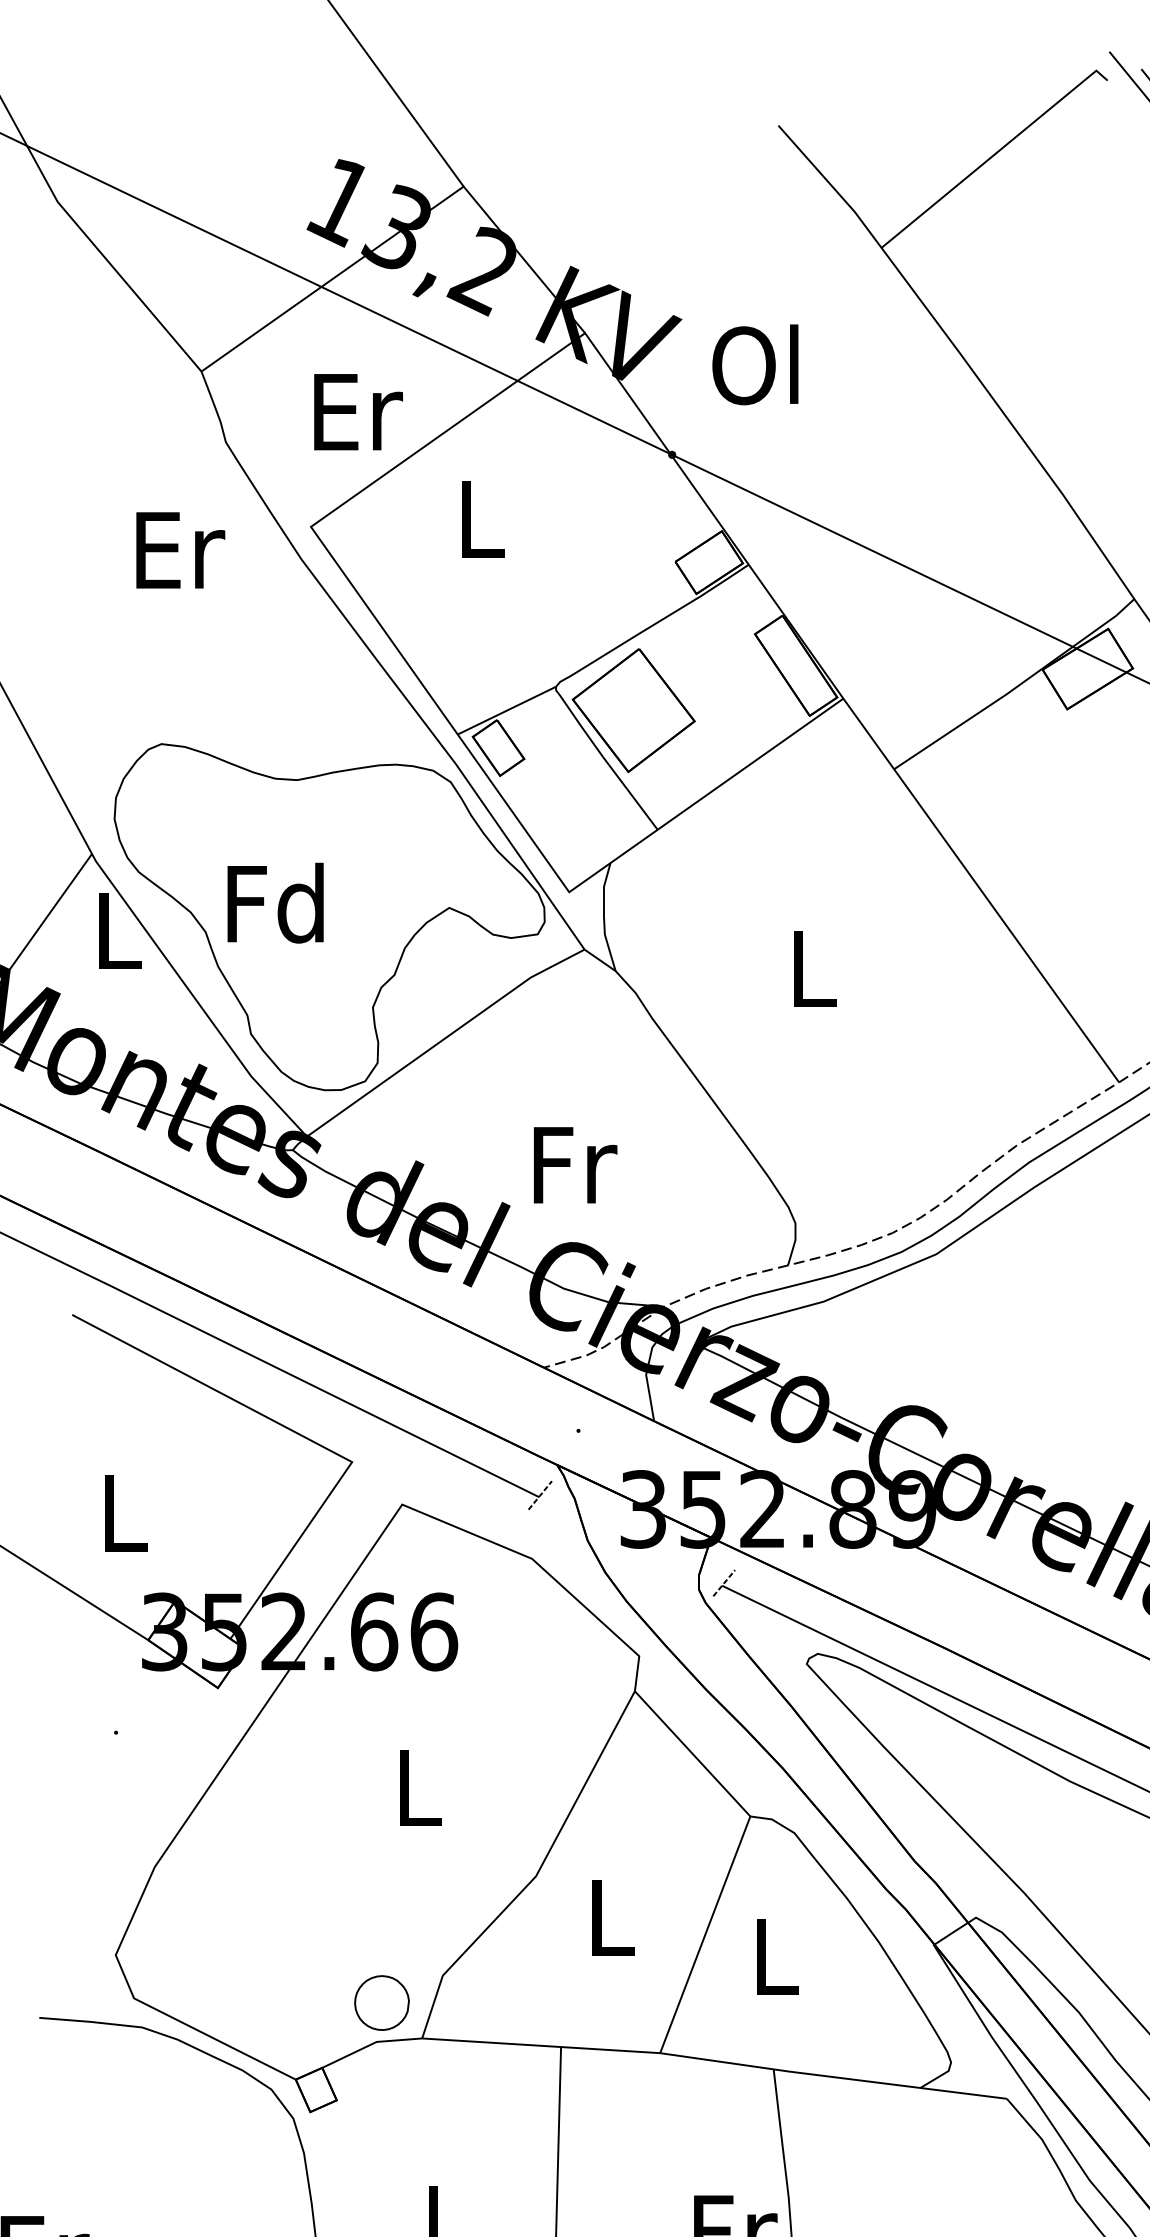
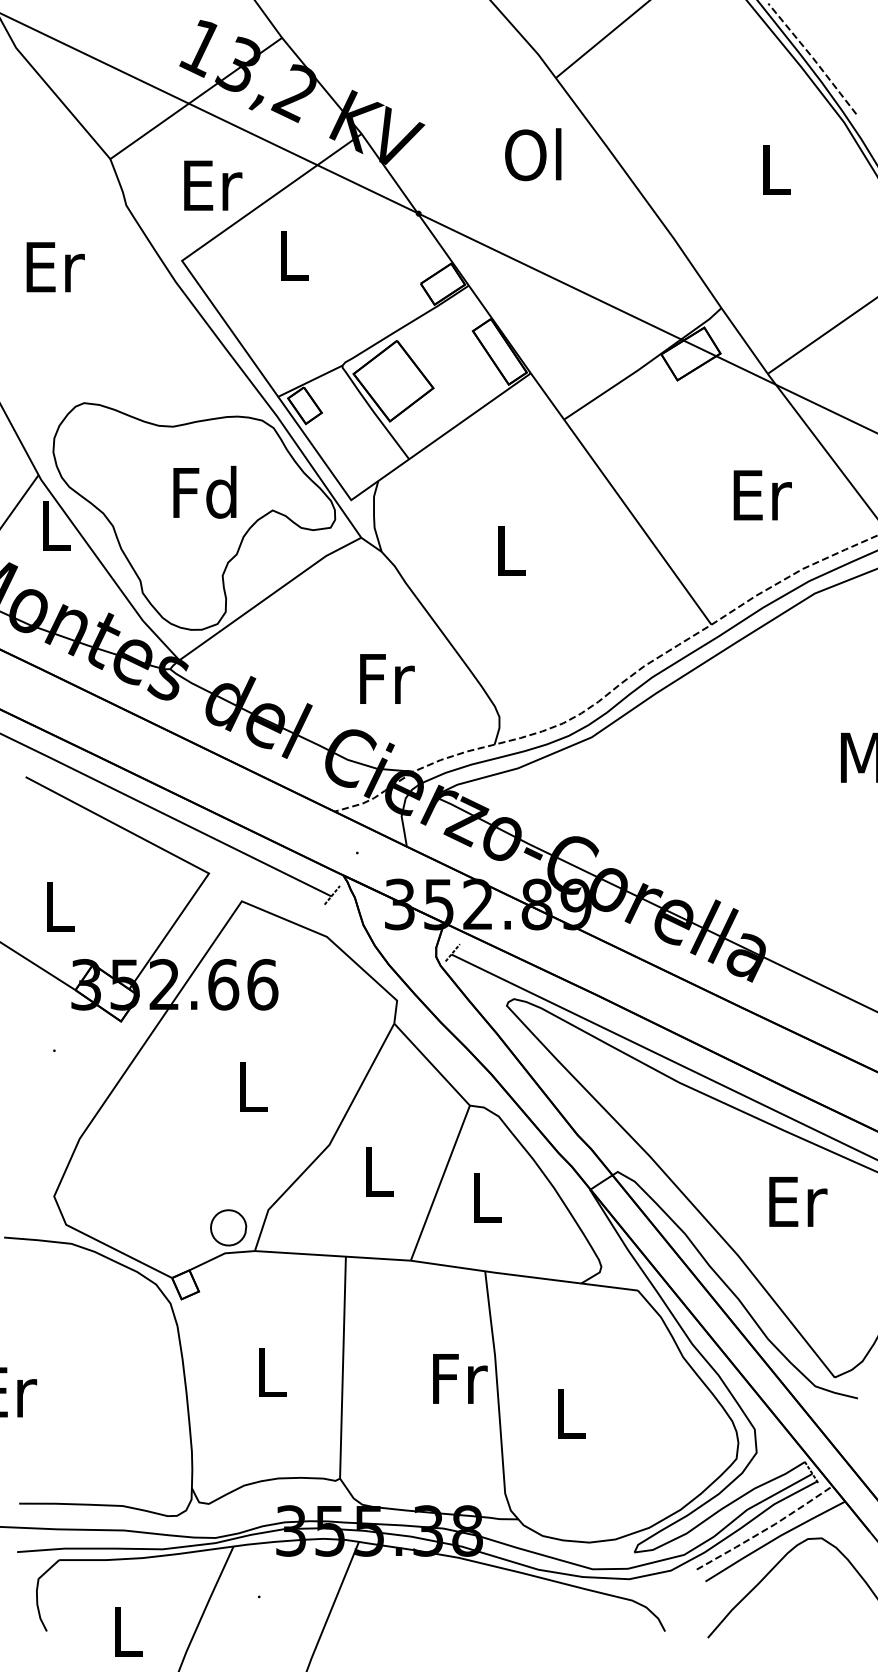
text: (755, 364) -> (533, 154), moved
text: (180, 550) -> (55, 267), moved
text: (274, 901) -> (204, 491), moved
text: (575, 1164) -> (387, 678), moved

